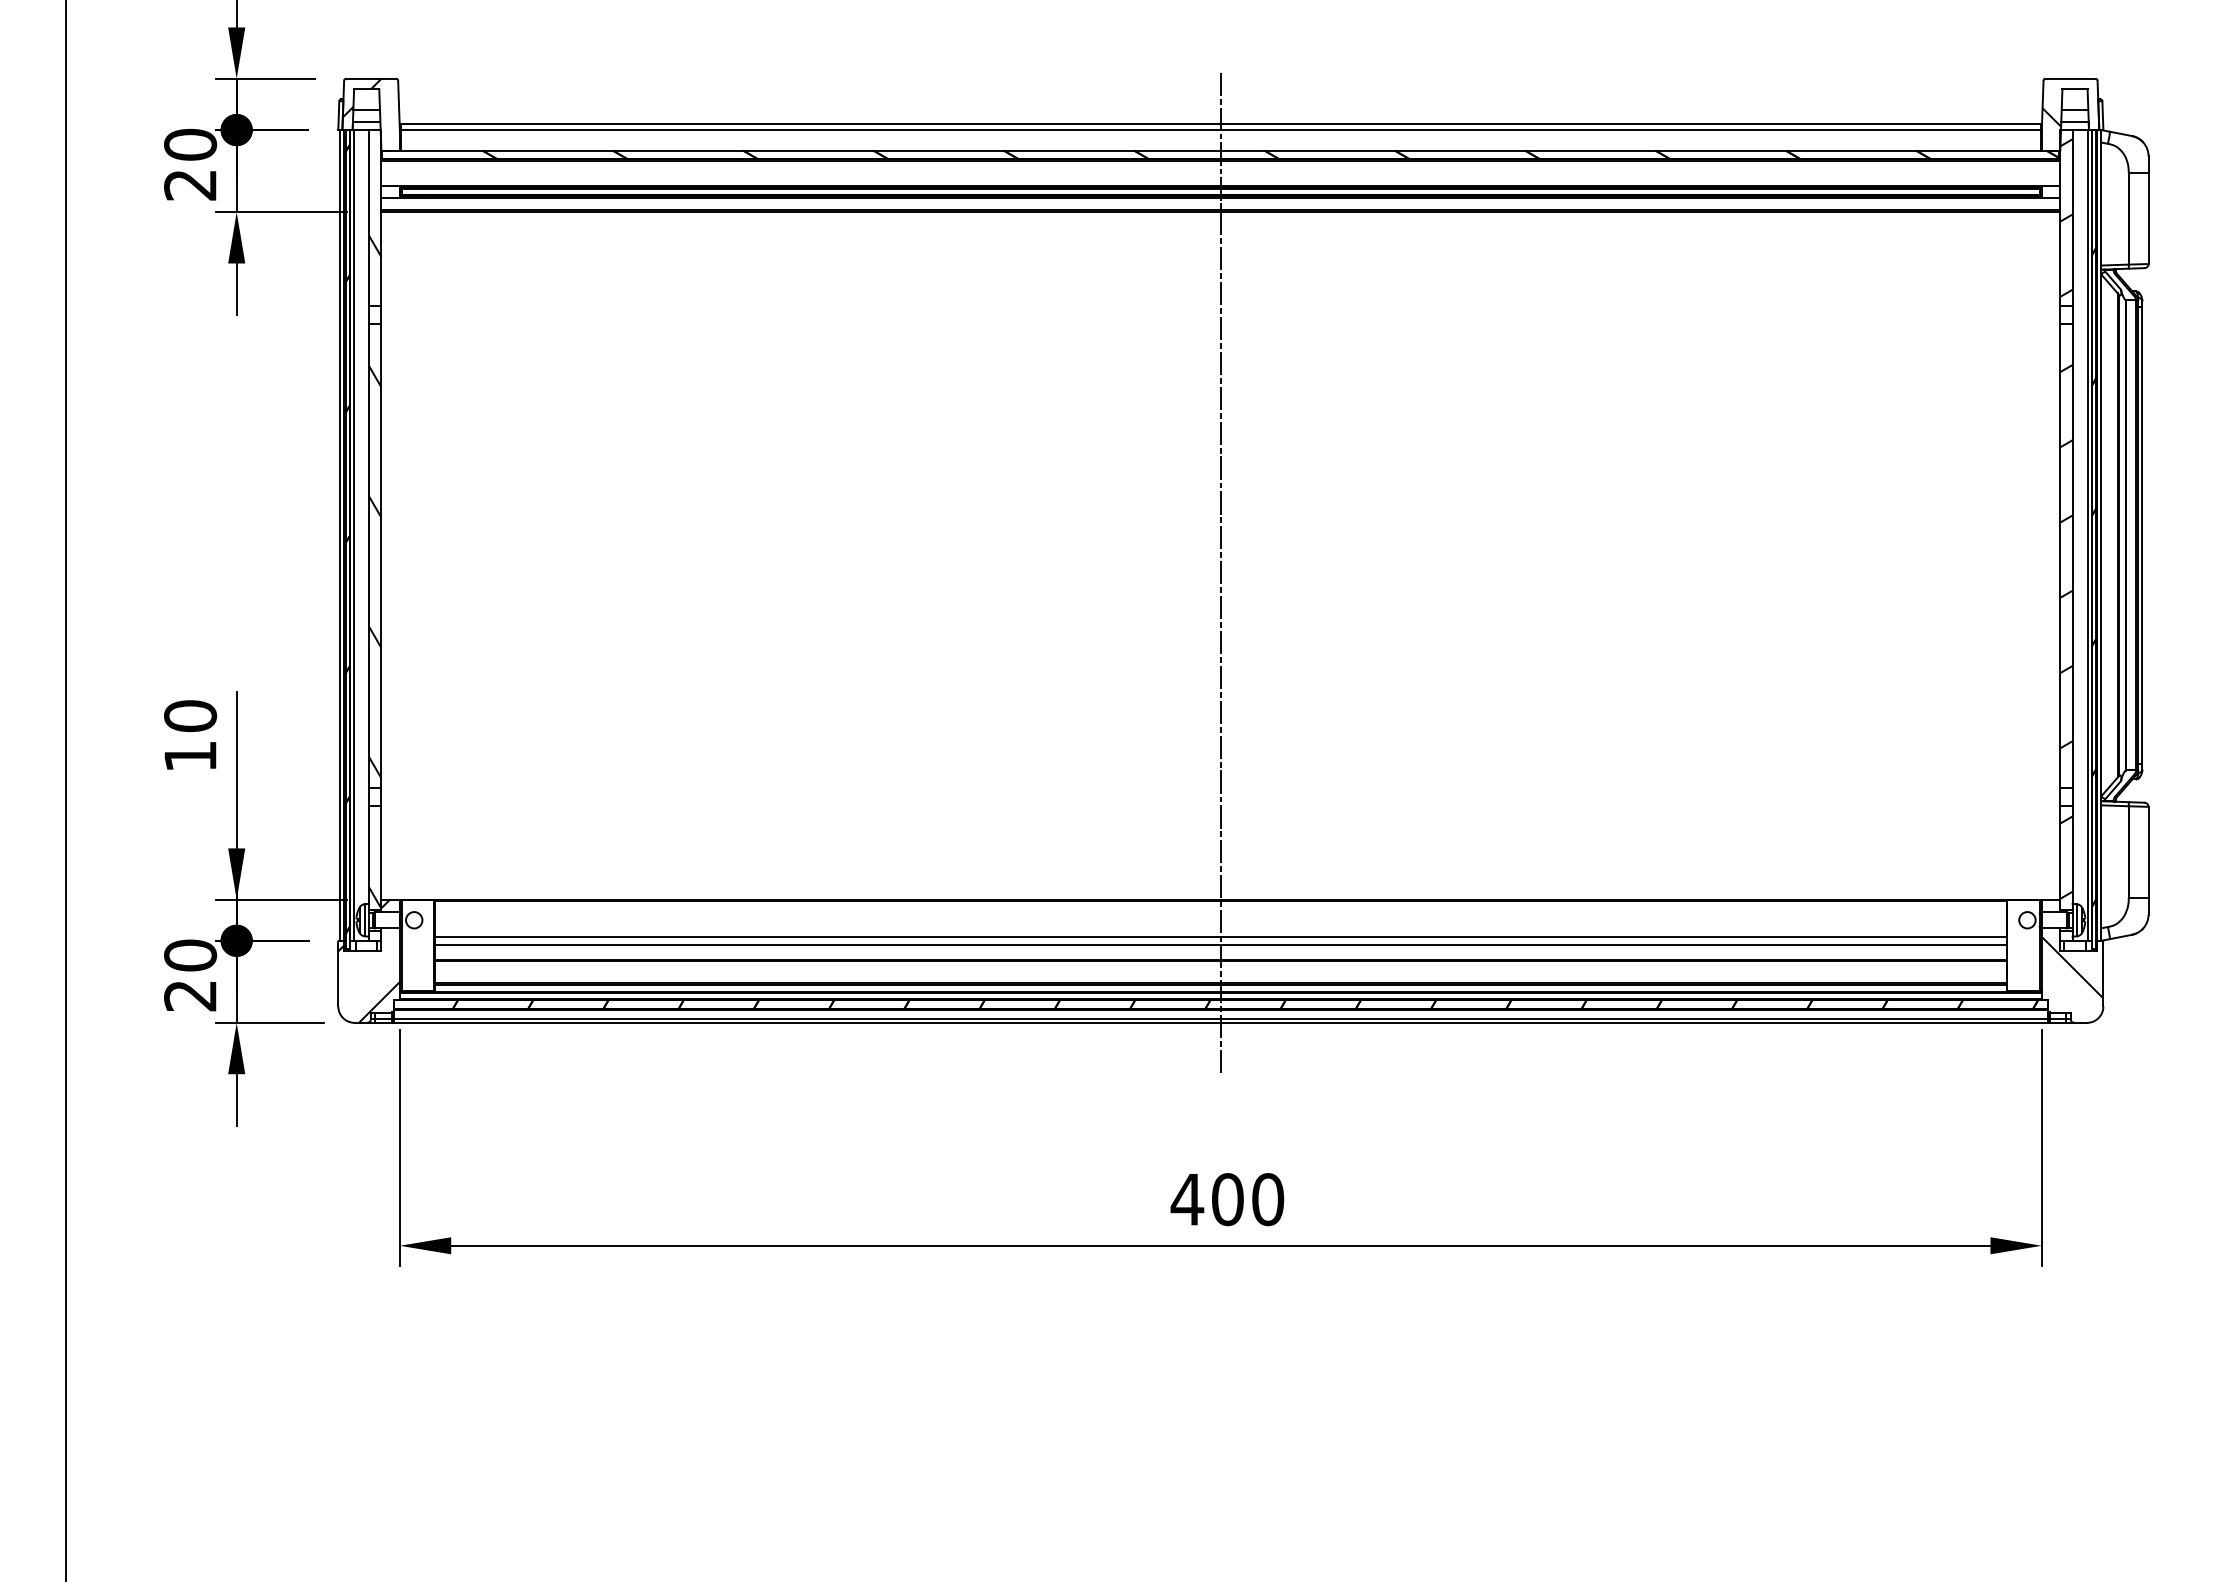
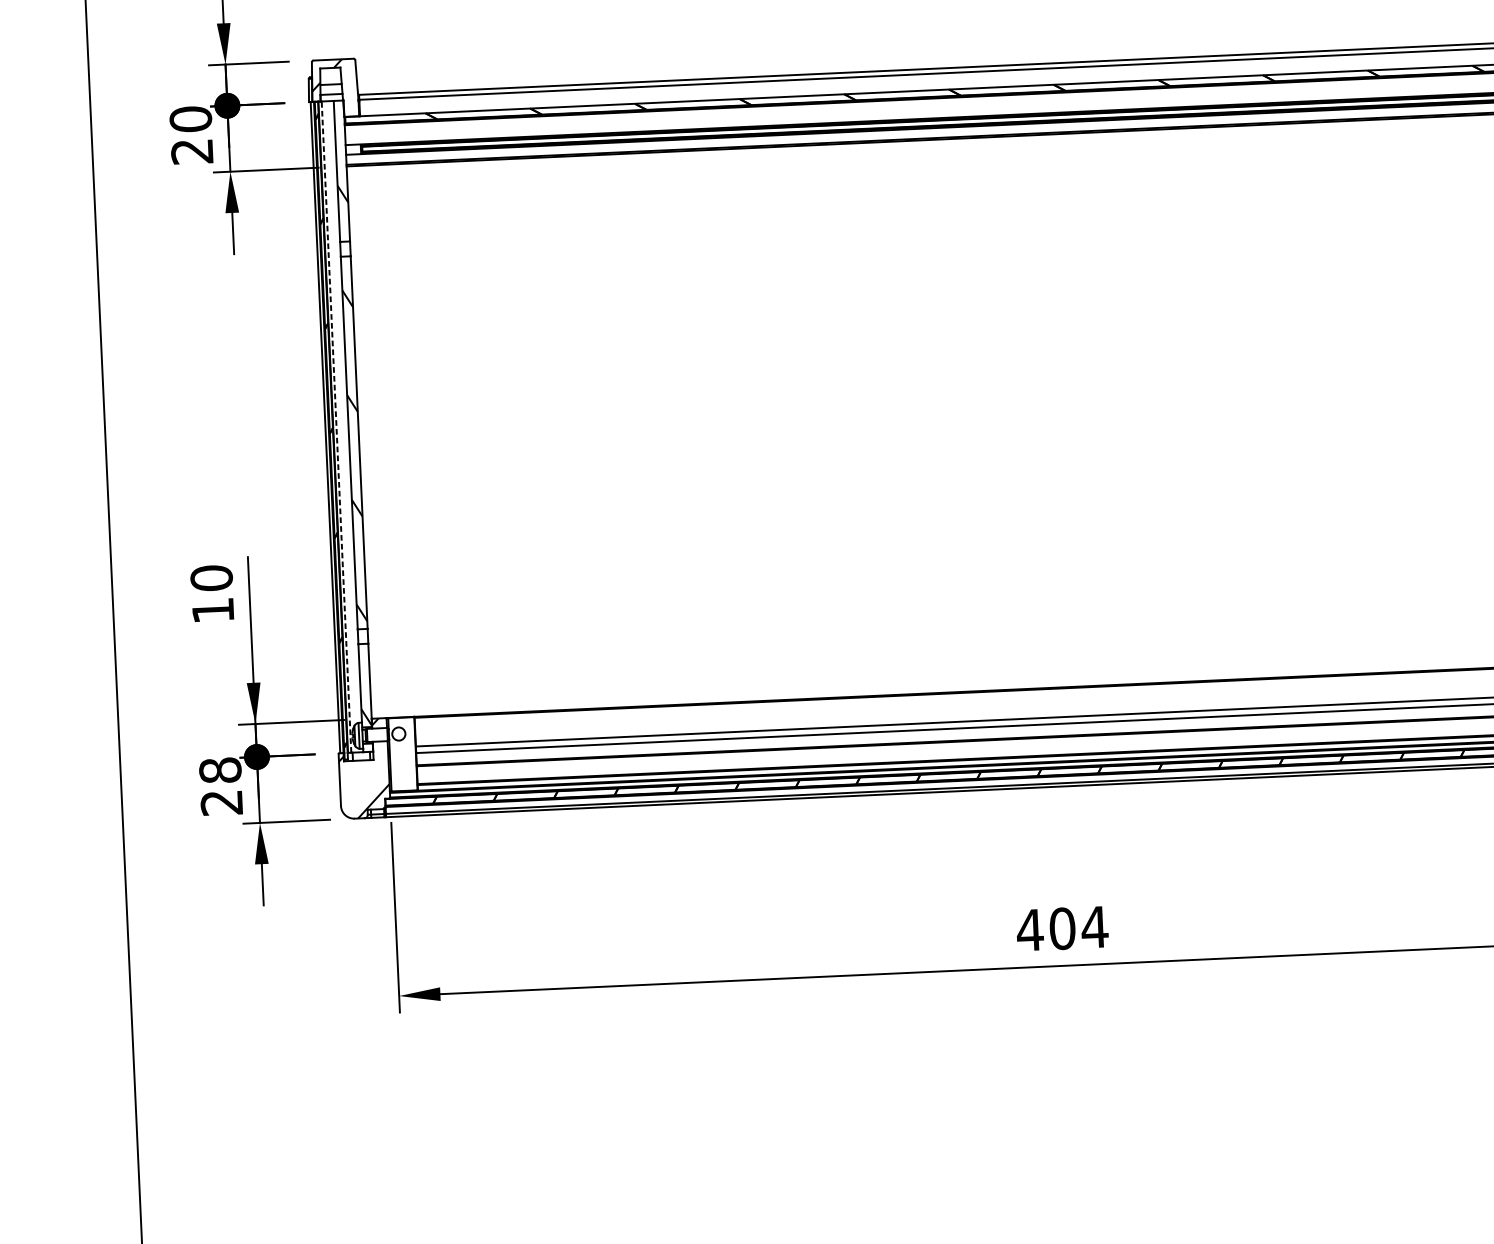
line: (354, 534) -> (336, 426), solid -> dashed
line: (1220, 573) -> (1033, 426), removed
text: (190, 955) -> (220, 770), 20 -> 28
text: (1267, 1199) -> (1094, 927), 400 -> 404

